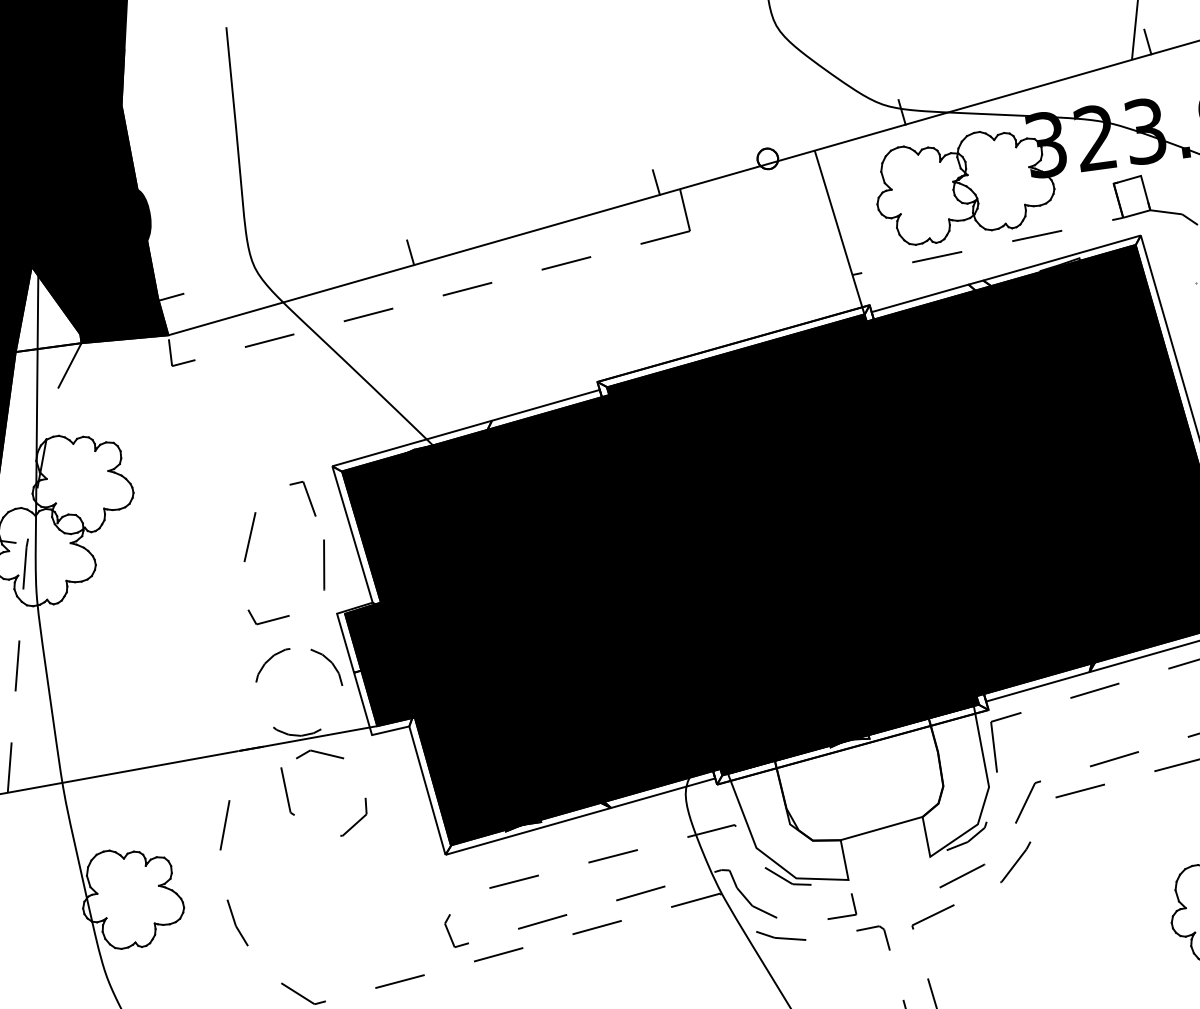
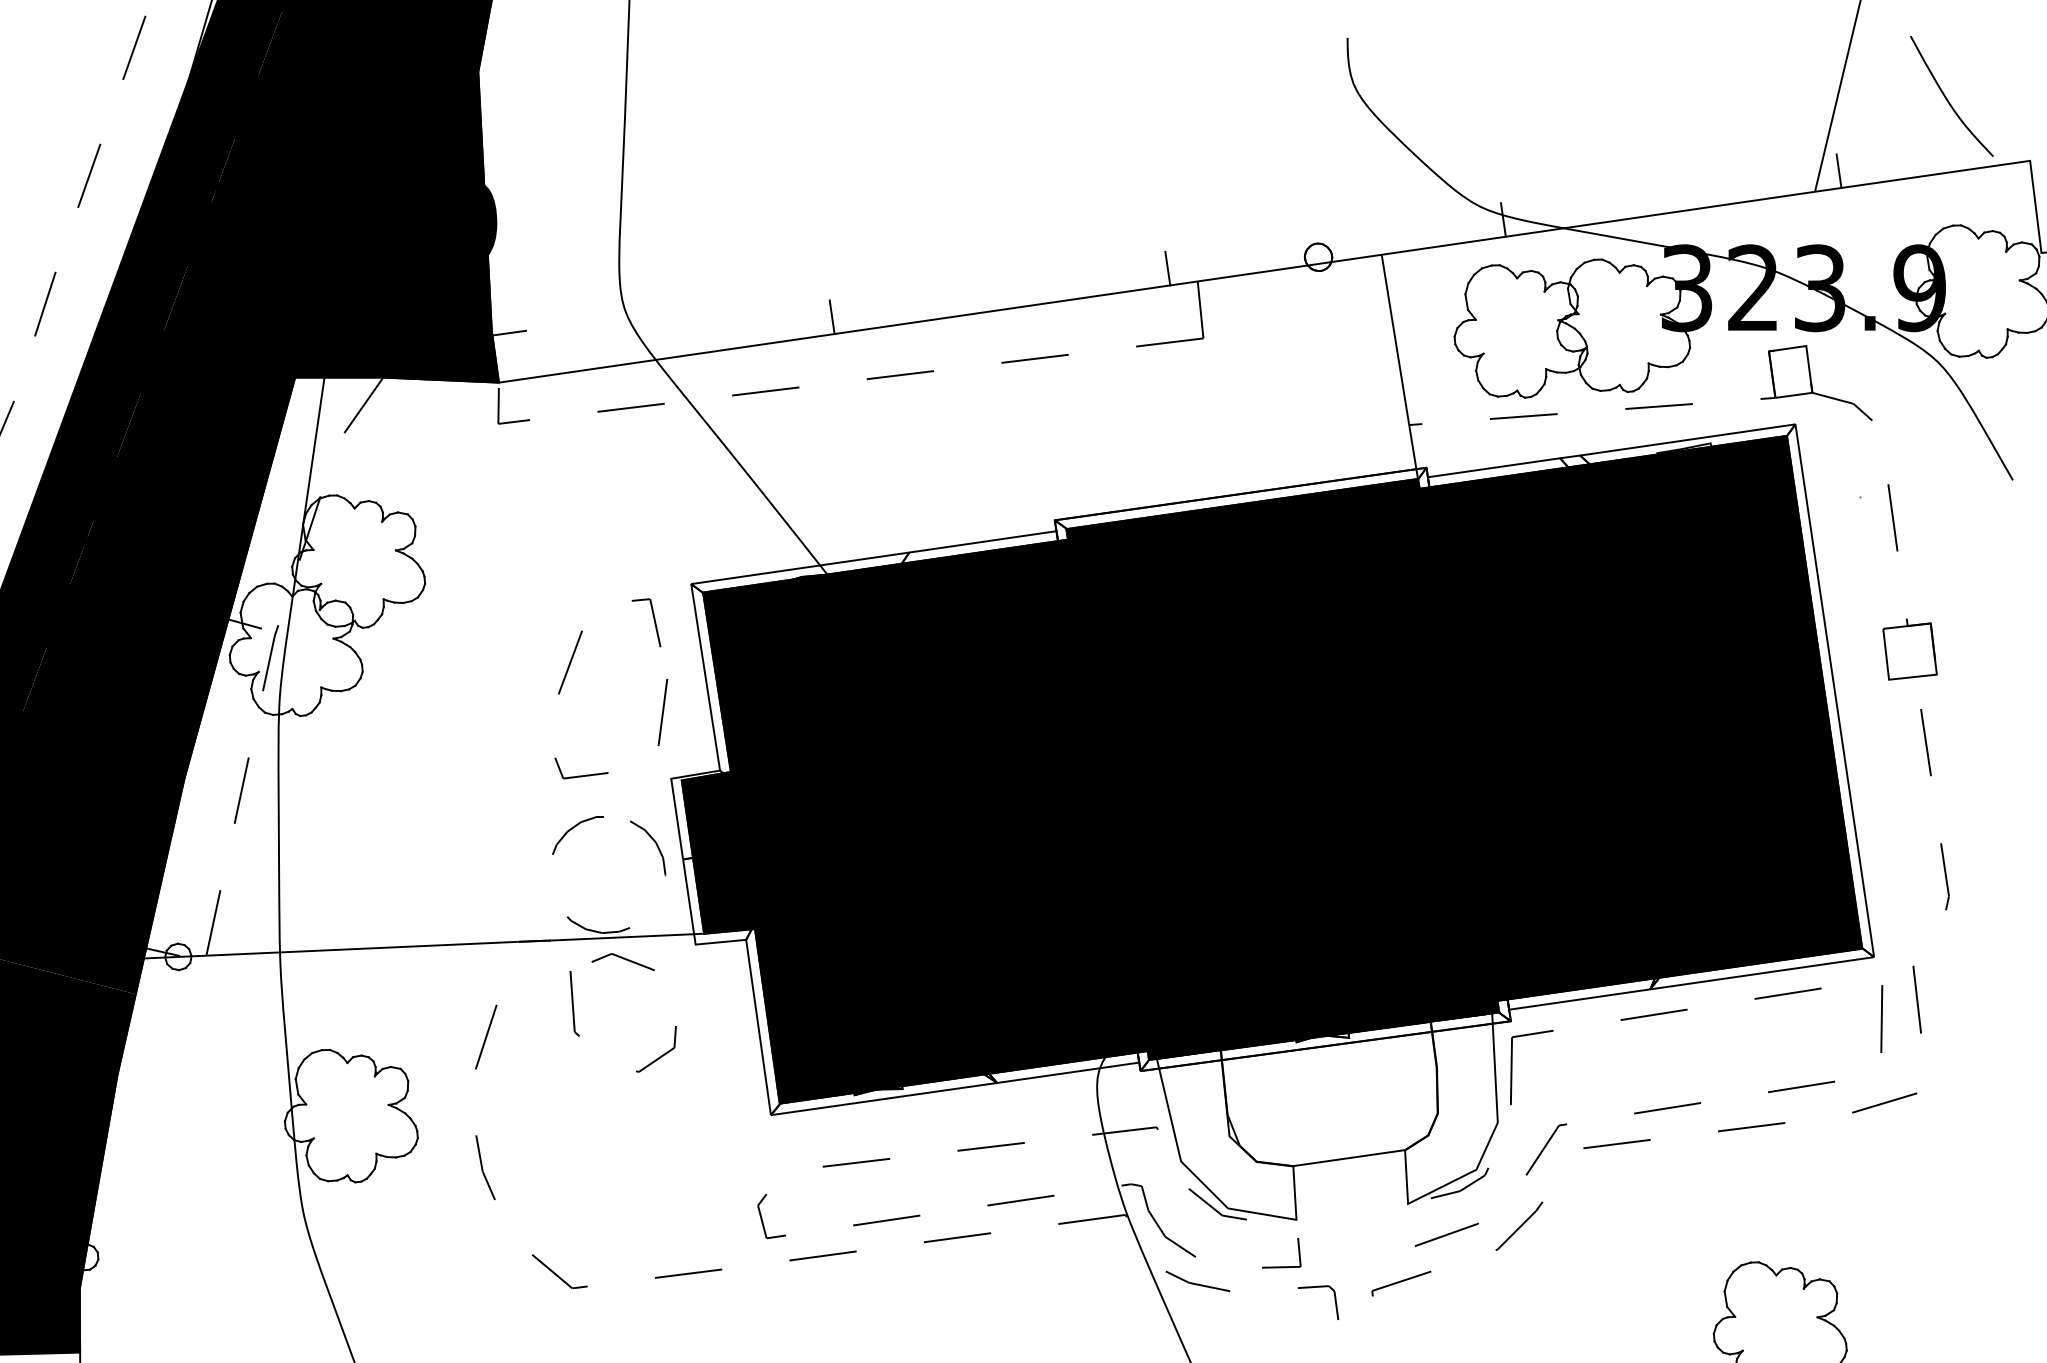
fill: (43, 306) -> (339, 322), added

